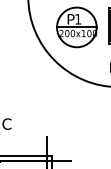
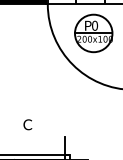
text: (78, 19) -> (95, 25), 1 -> 0

